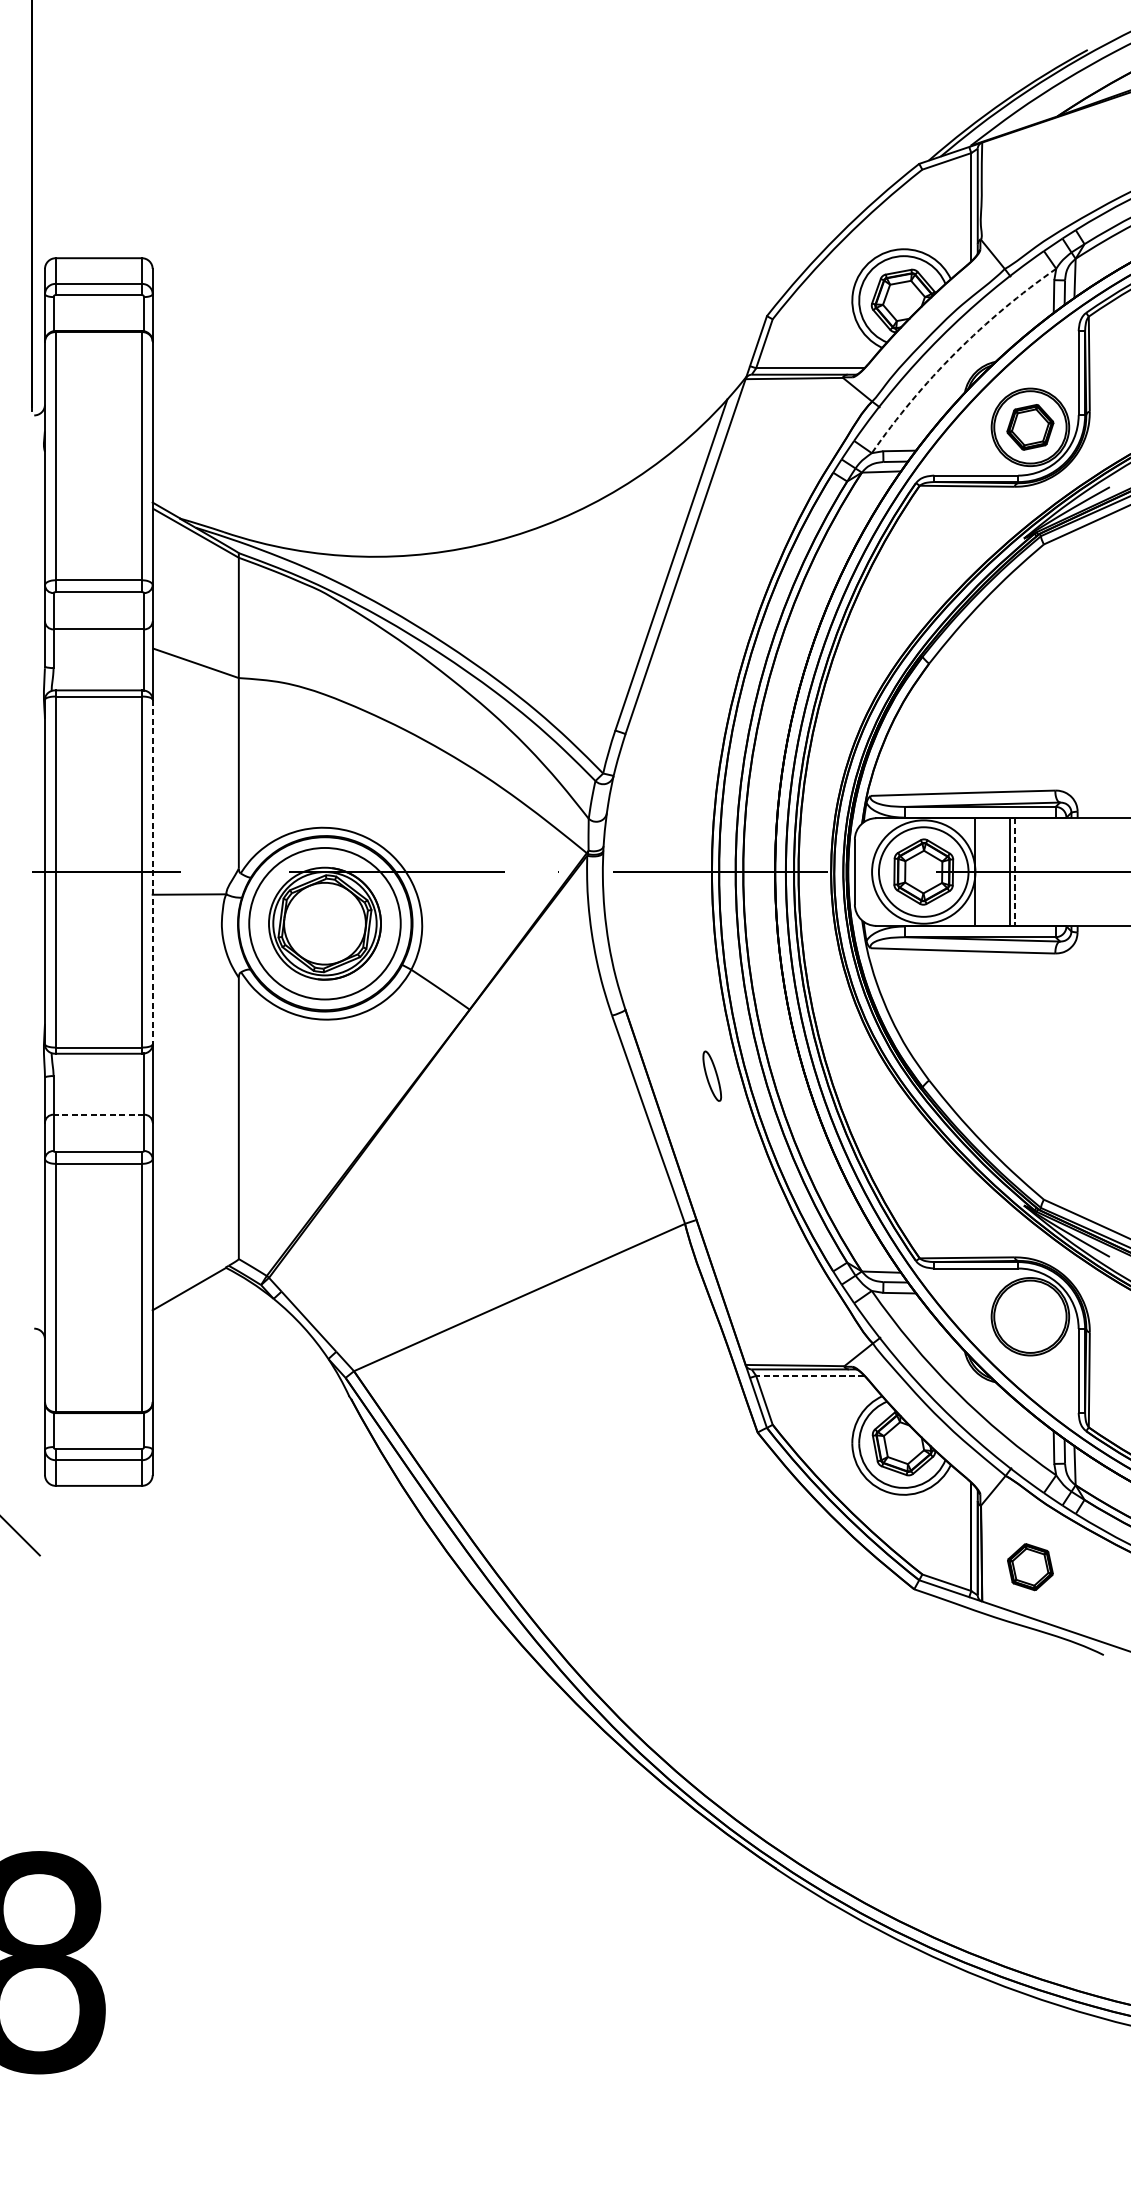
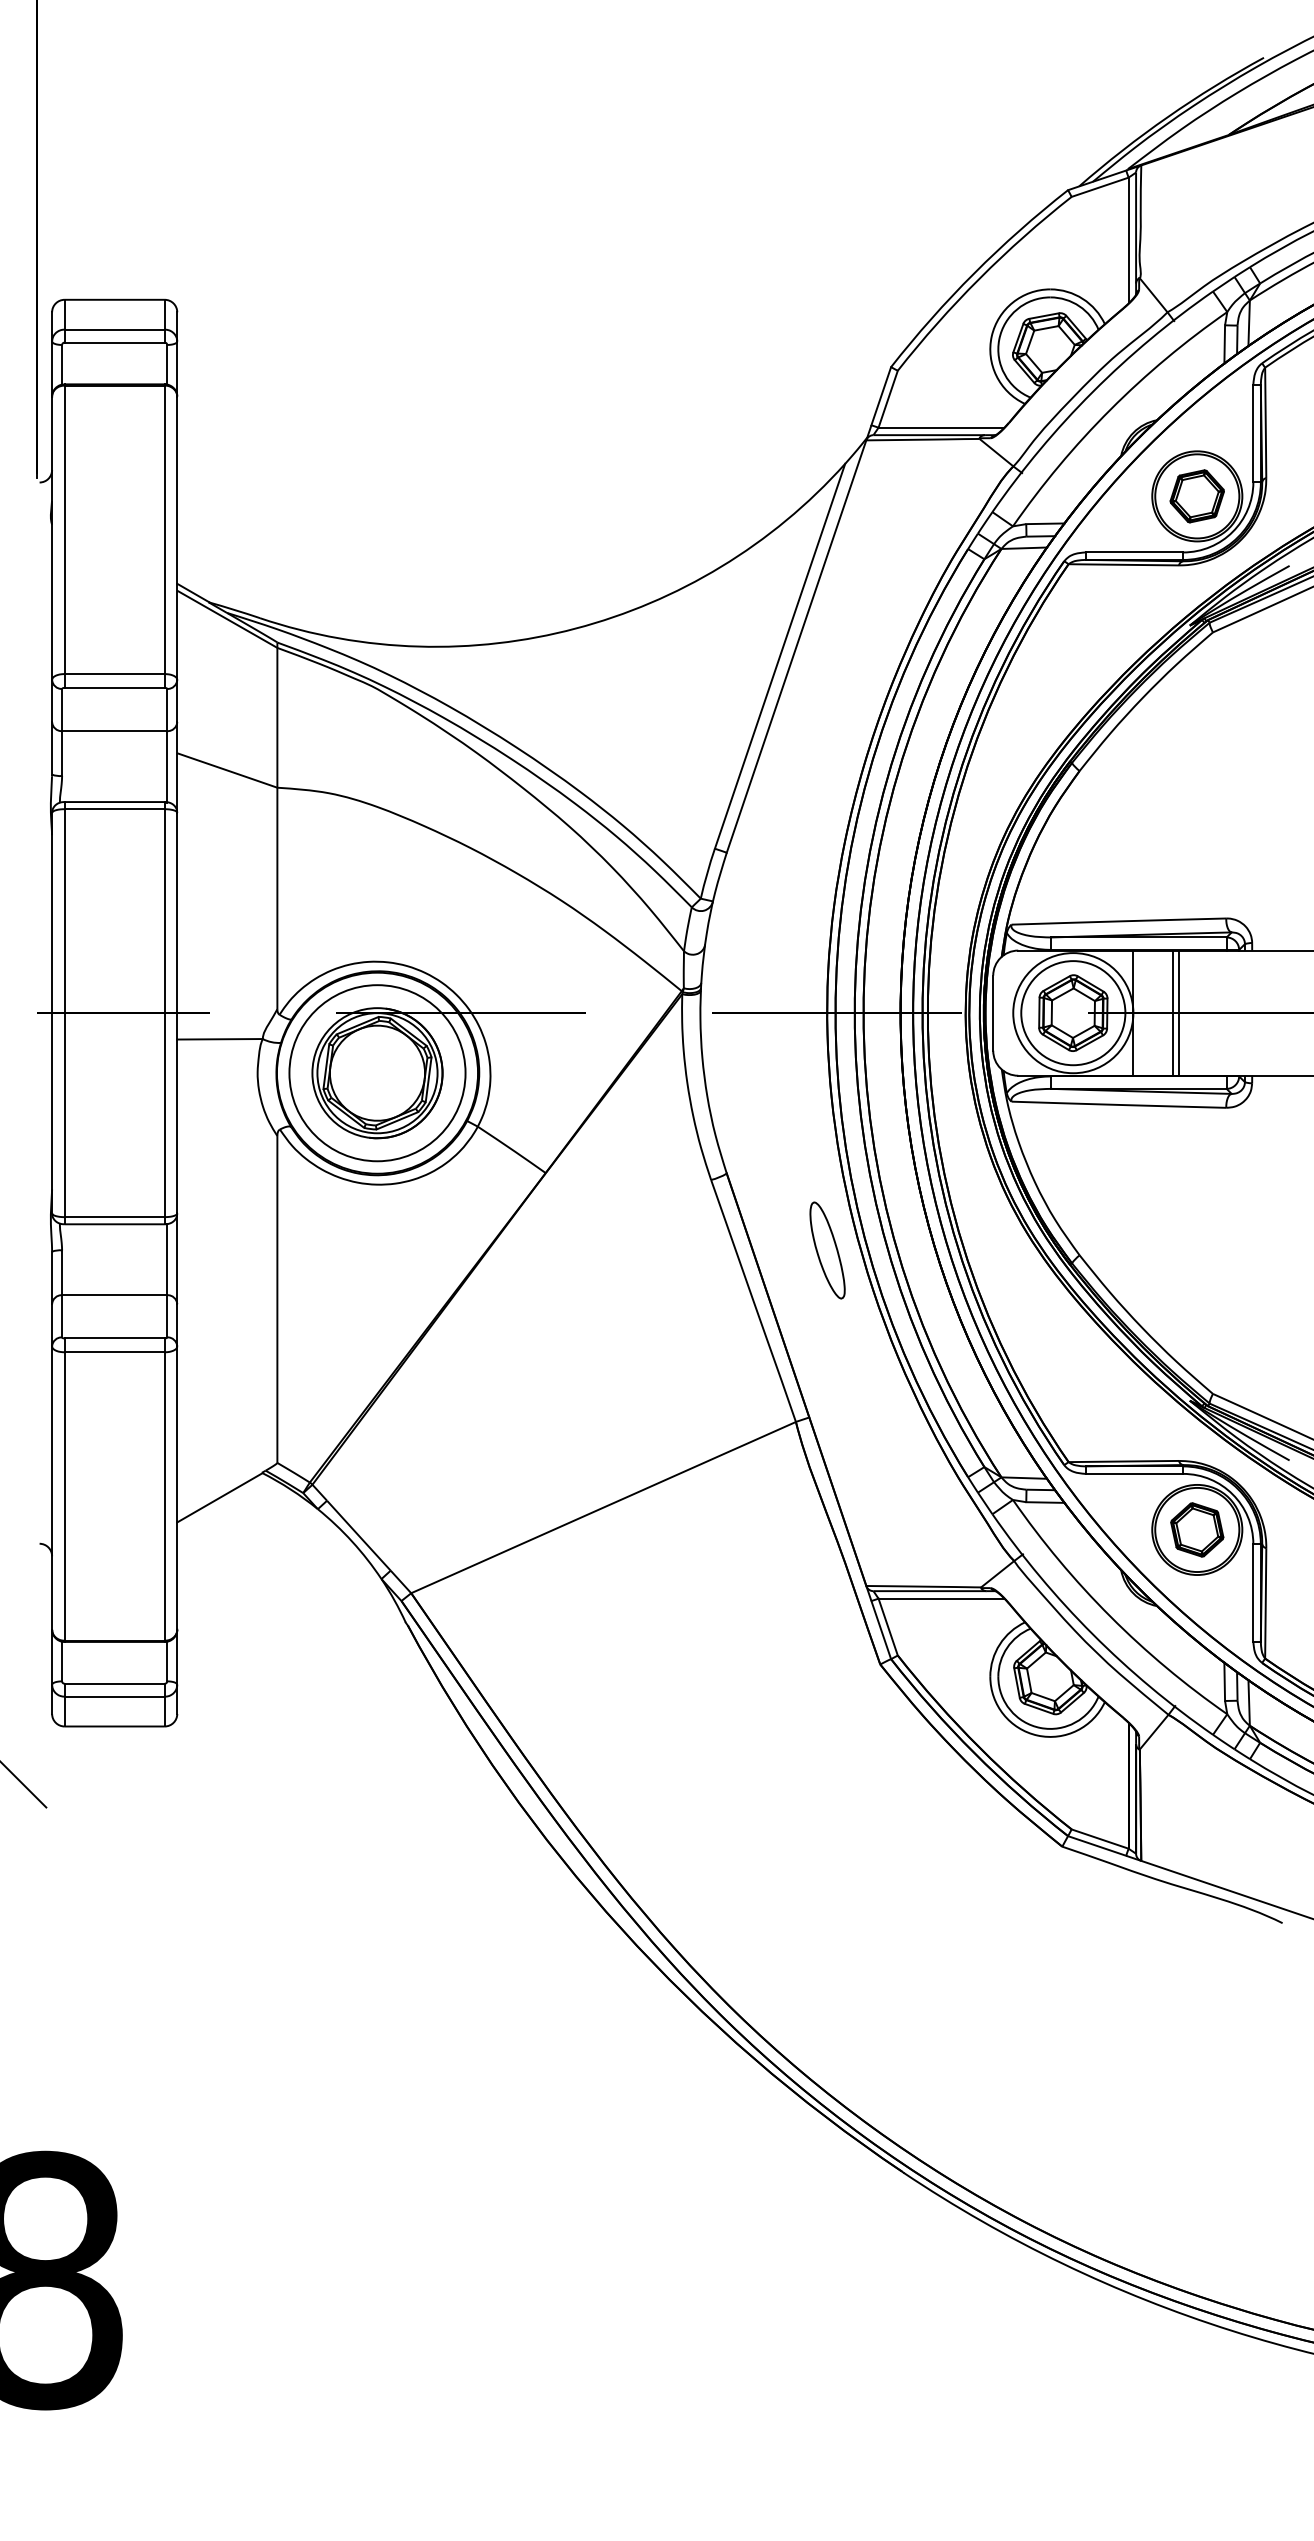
arc: (955, 352) -> (1110, 409), dashed -> solid
line: (152, 872) -> (177, 1013), dashed -> solid
line: (1015, 872) -> (1179, 1013), dashed -> solid
part: (712, 1076) -> (827, 1250), size x1.67
line: (98, 1115) -> (114, 1295), dashed -> solid
line: (810, 1375) -> (941, 1598), dashed -> solid
part: (1030, 1566) -> (1197, 1529), moved

